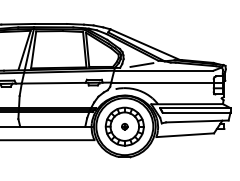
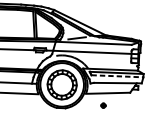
line: (196, 112) -> (117, 76), solid -> dashed
part: (124, 126) -> (103, 105), moved

